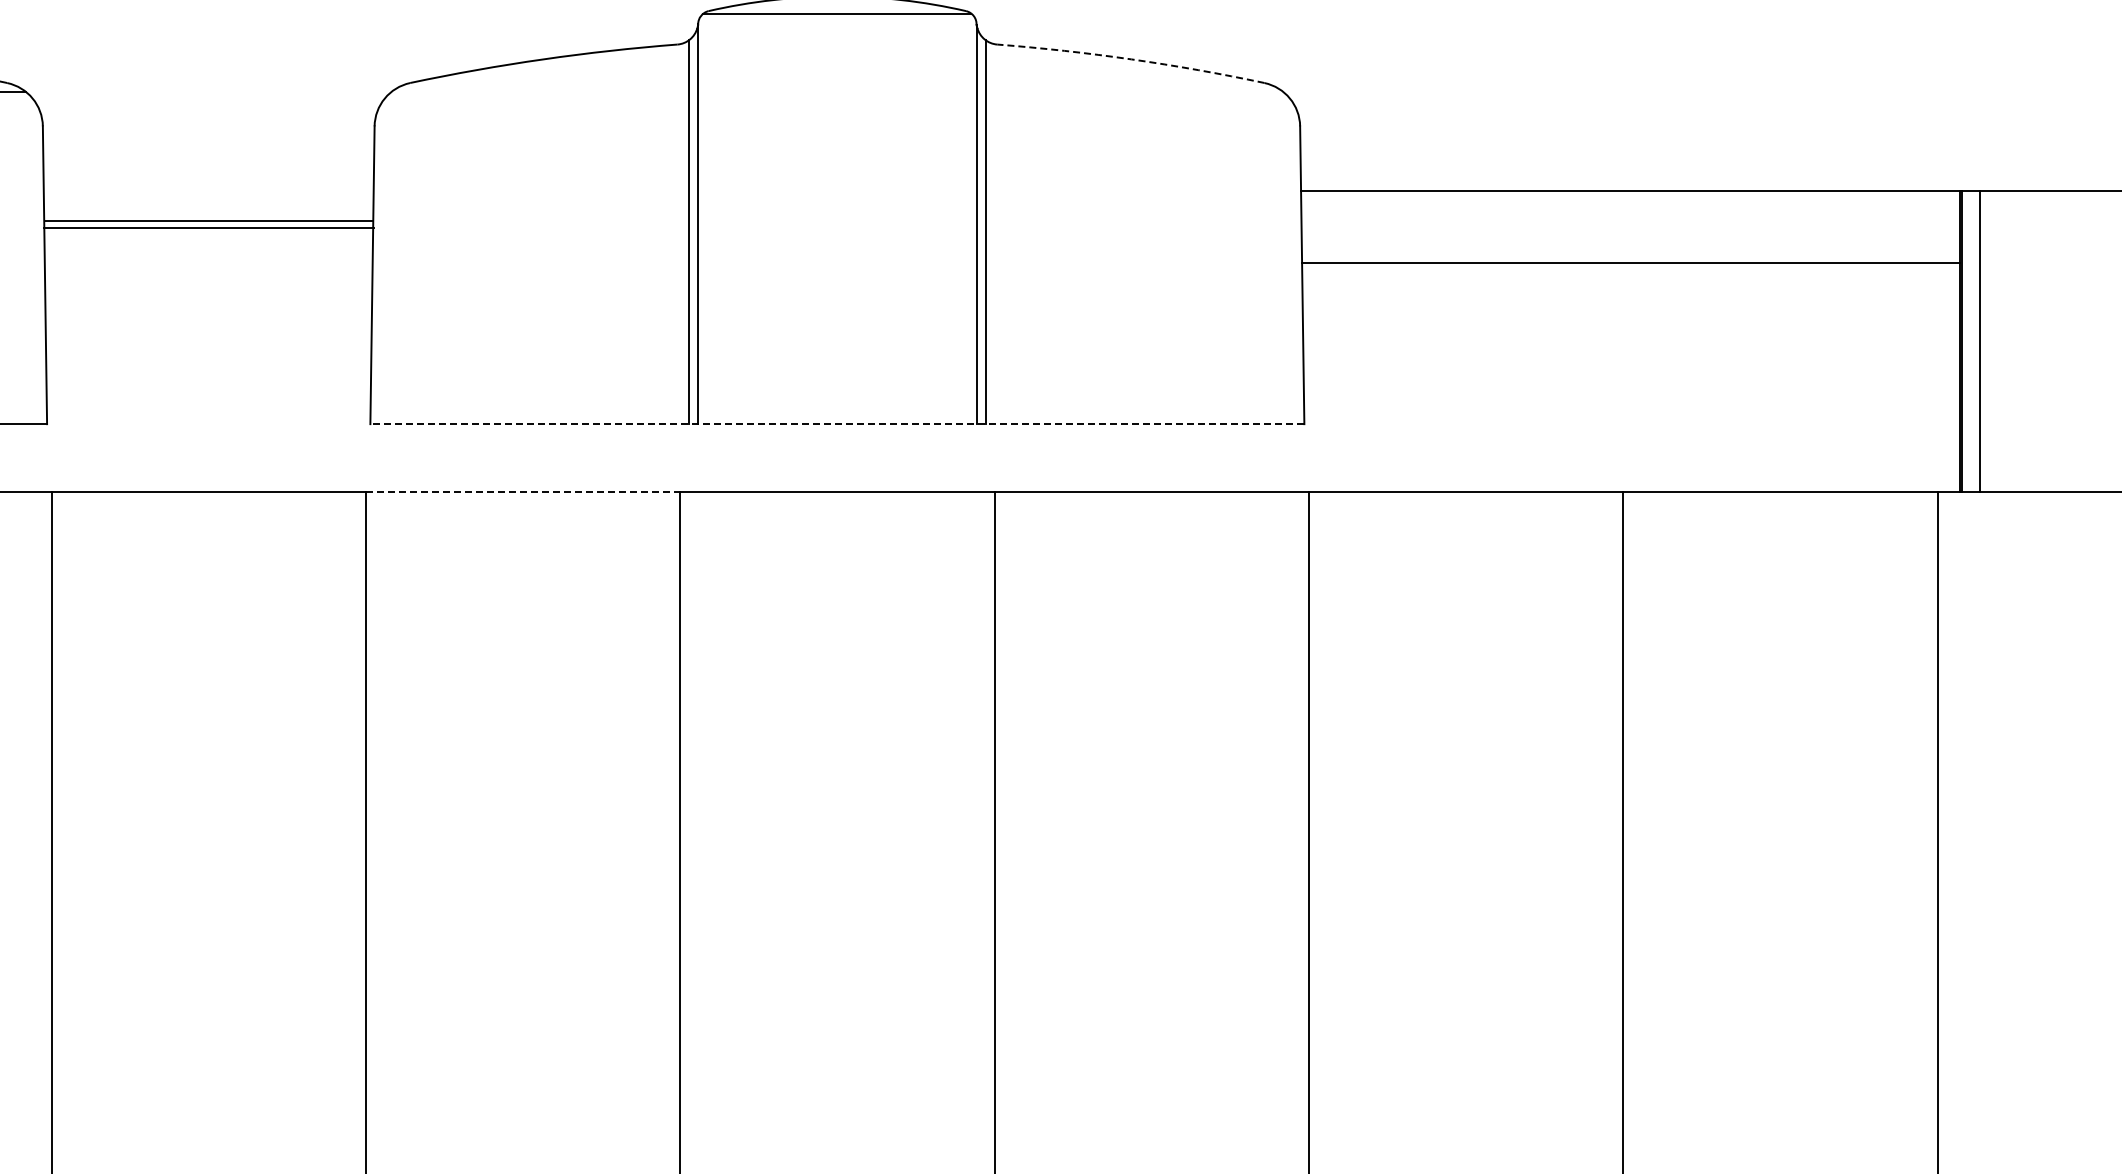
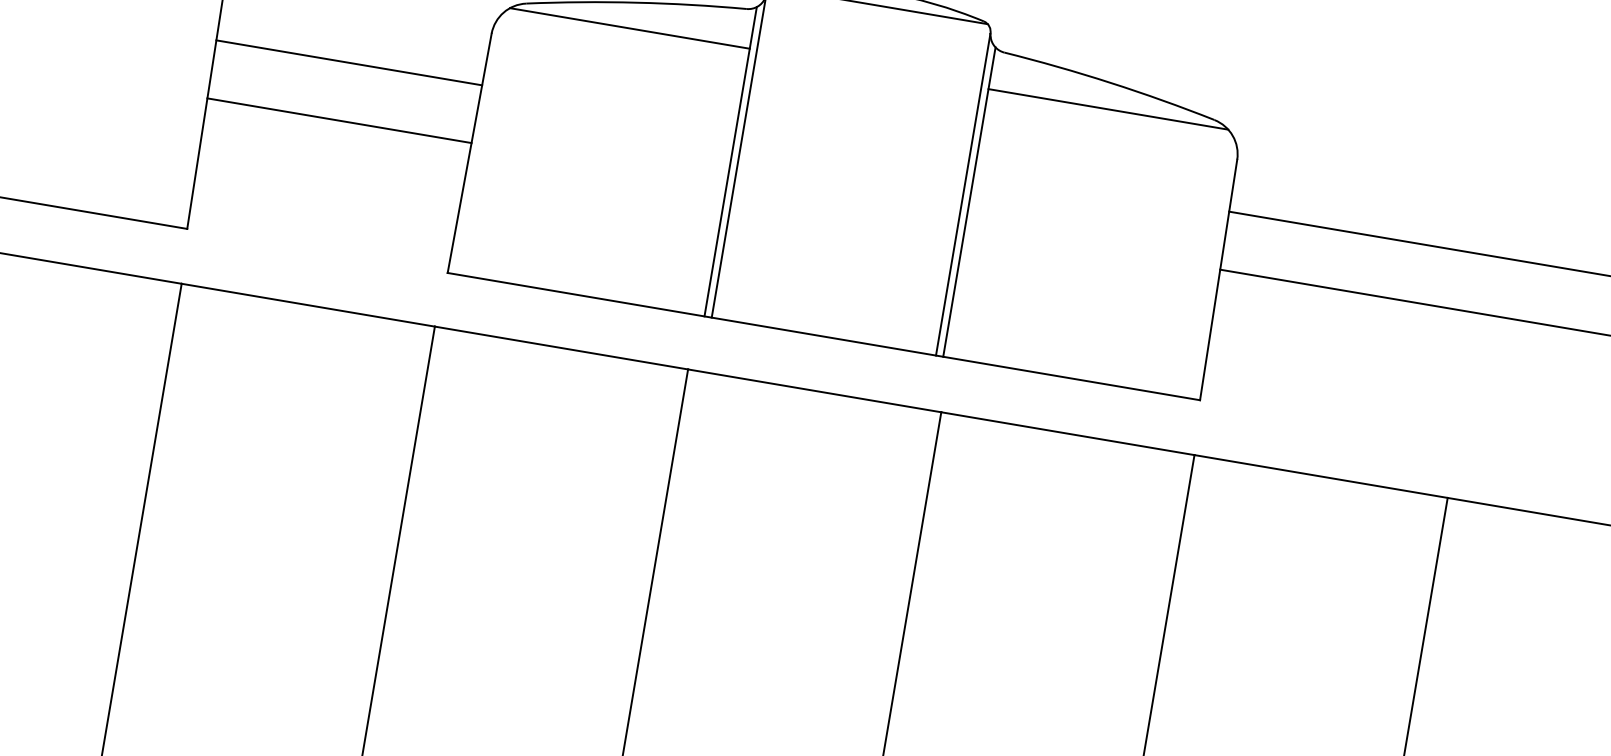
arc: (1131, 59) -> (1110, 82), dashed -> solid
line: (540, 91) -> (630, 28), added
line: (1134, 91) -> (1108, 109), added
line: (208, 220) -> (339, 120), moved
line: (208, 227) -> (349, 62), moved
line: (837, 424) -> (823, 336), dashed -> solid
line: (523, 491) -> (561, 348), dashed -> solid

